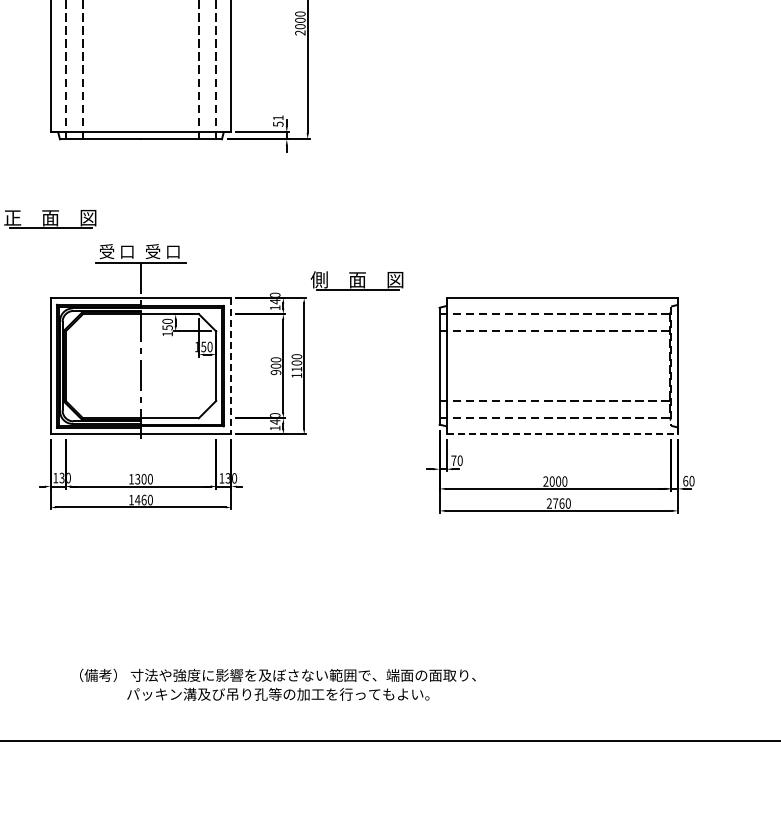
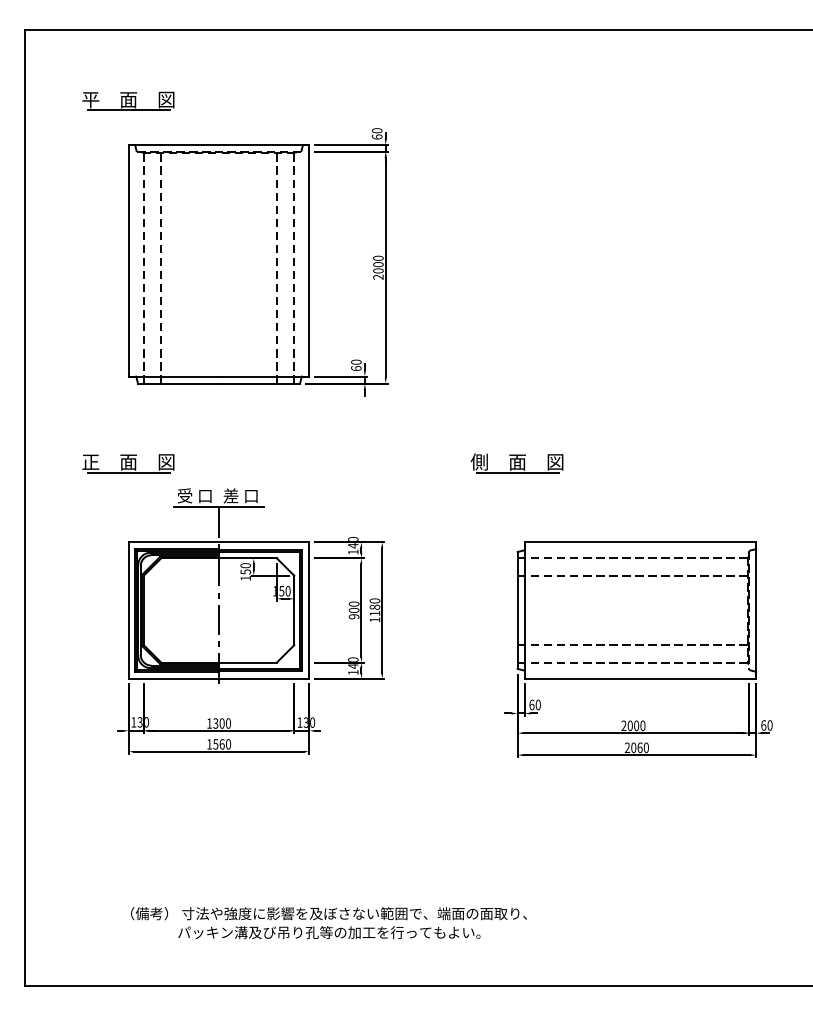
text: (278, 121) -> (356, 365), 51 -> 60
text: (152, 251) -> (230, 495), 受 口 -> 差 口
part: (356, 281) -> (516, 463), moved
text: (296, 362) -> (374, 606), 1100 -> 1180
line: (231, 366) -> (309, 610), dashed -> solid
line: (562, 434) -> (640, 678), dashed -> solid
text: (453, 460) -> (531, 704), 70 -> 60
text: (137, 500) -> (215, 744), 1460 -> 1560
text: (555, 503) -> (633, 747), 2760 -> 2060
text: (277, 685) -> (328, 923), moved

